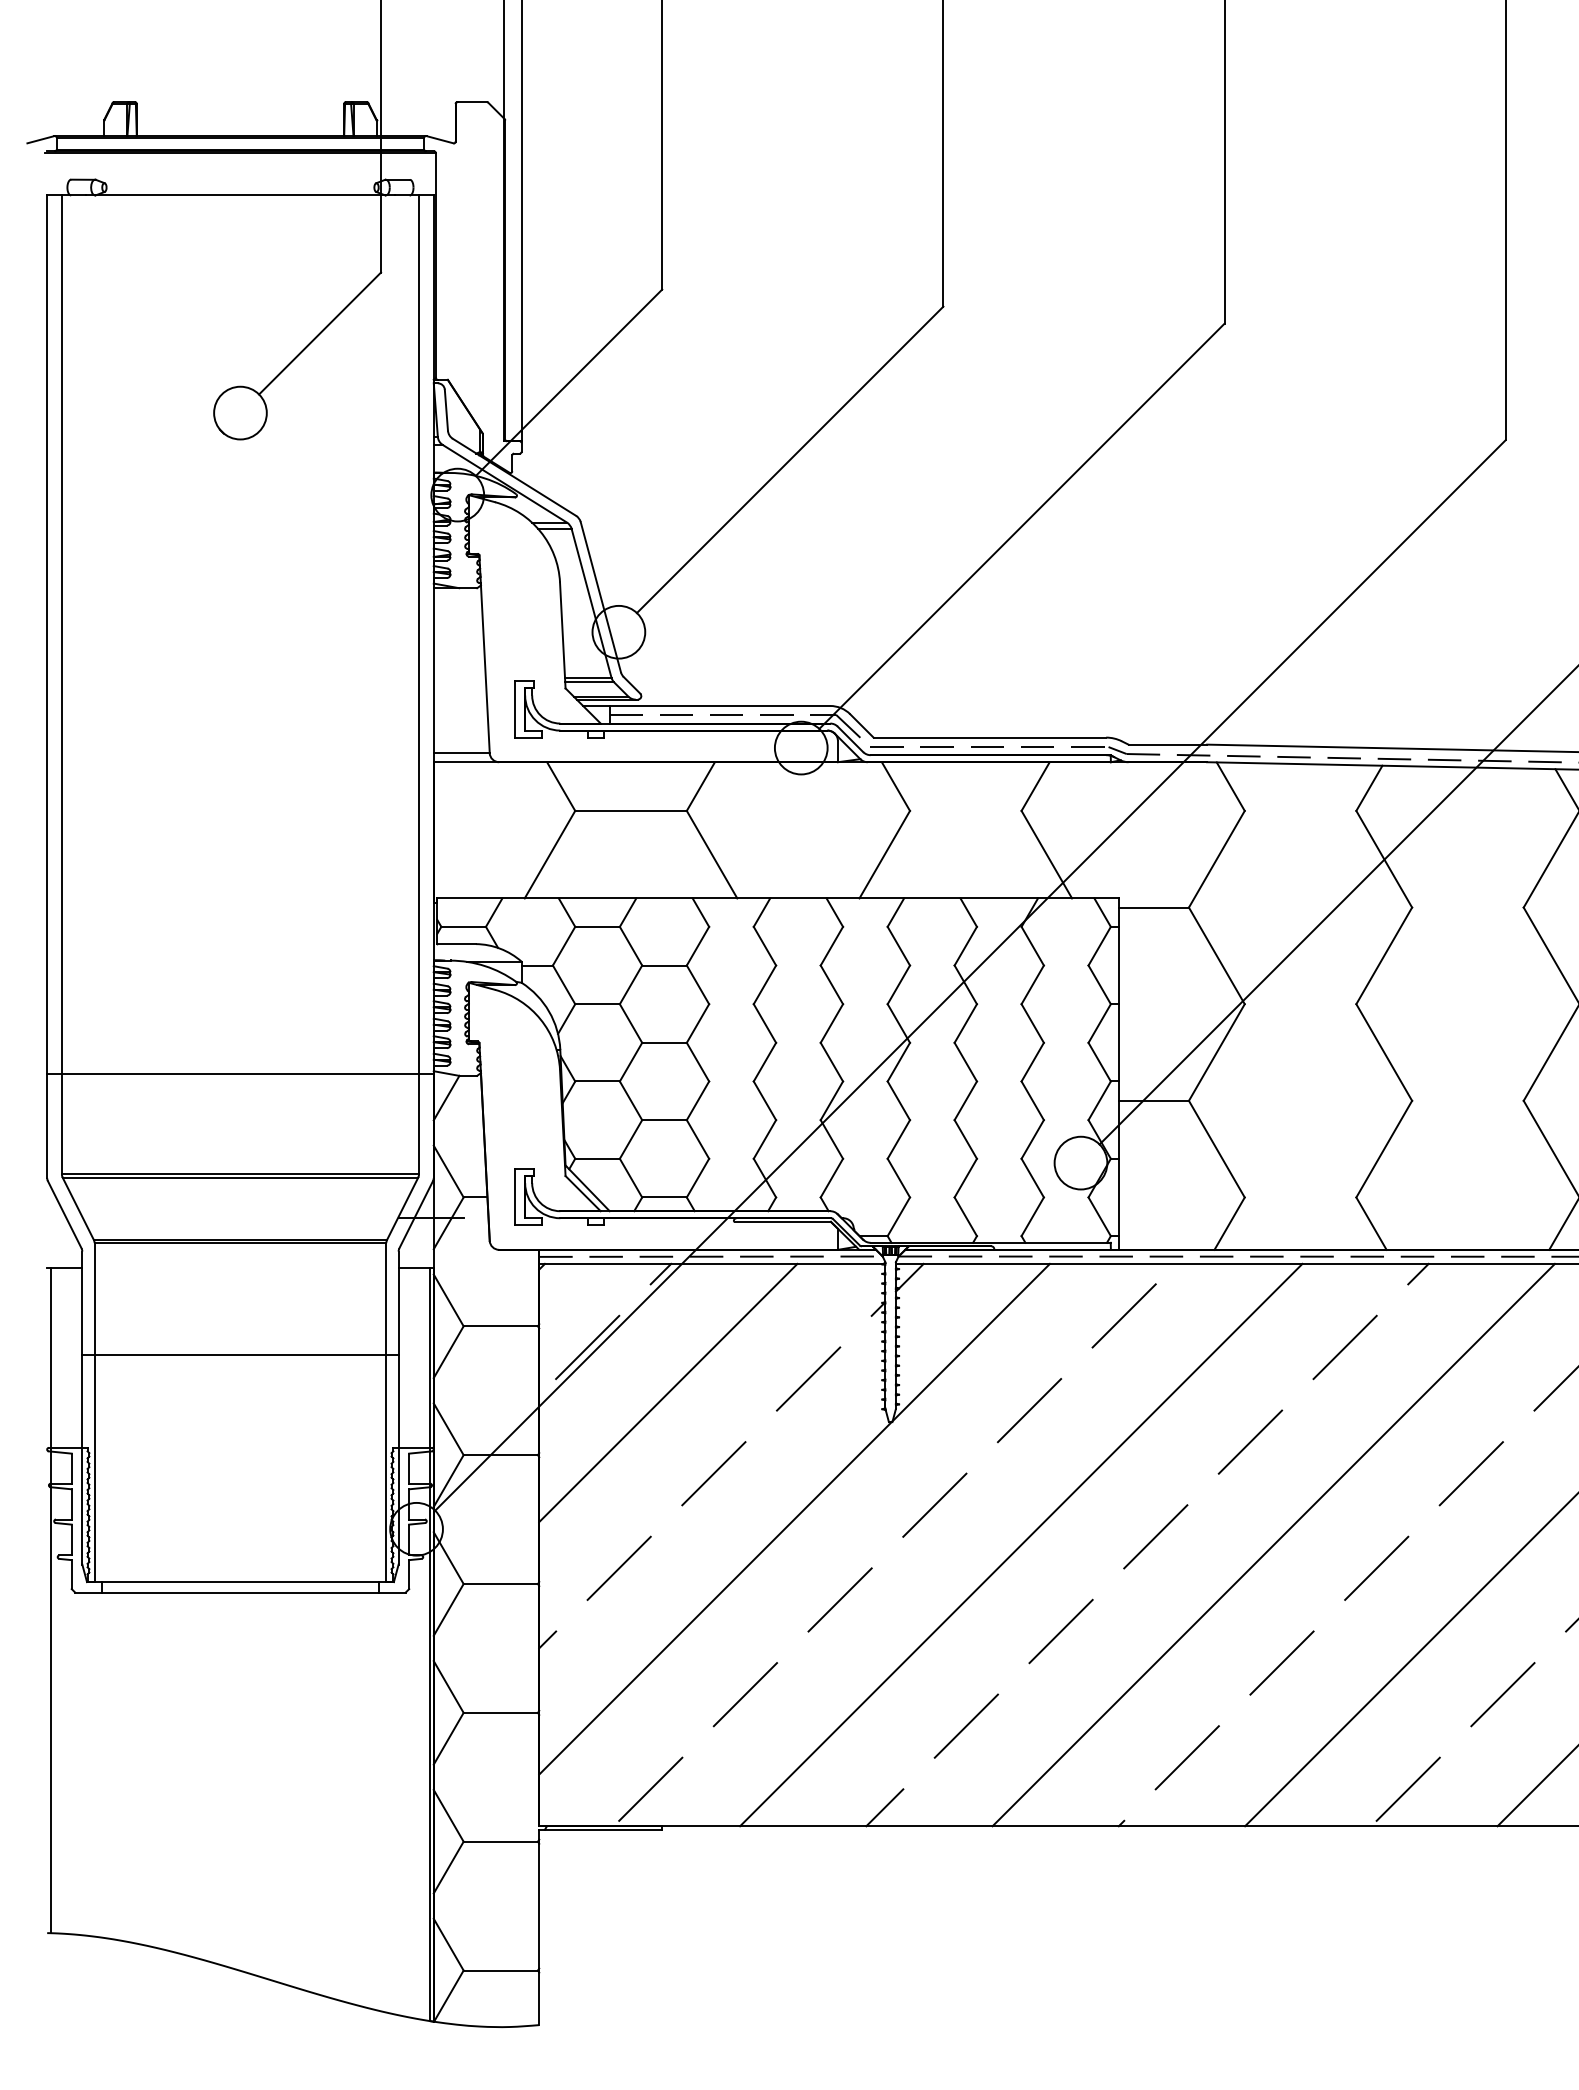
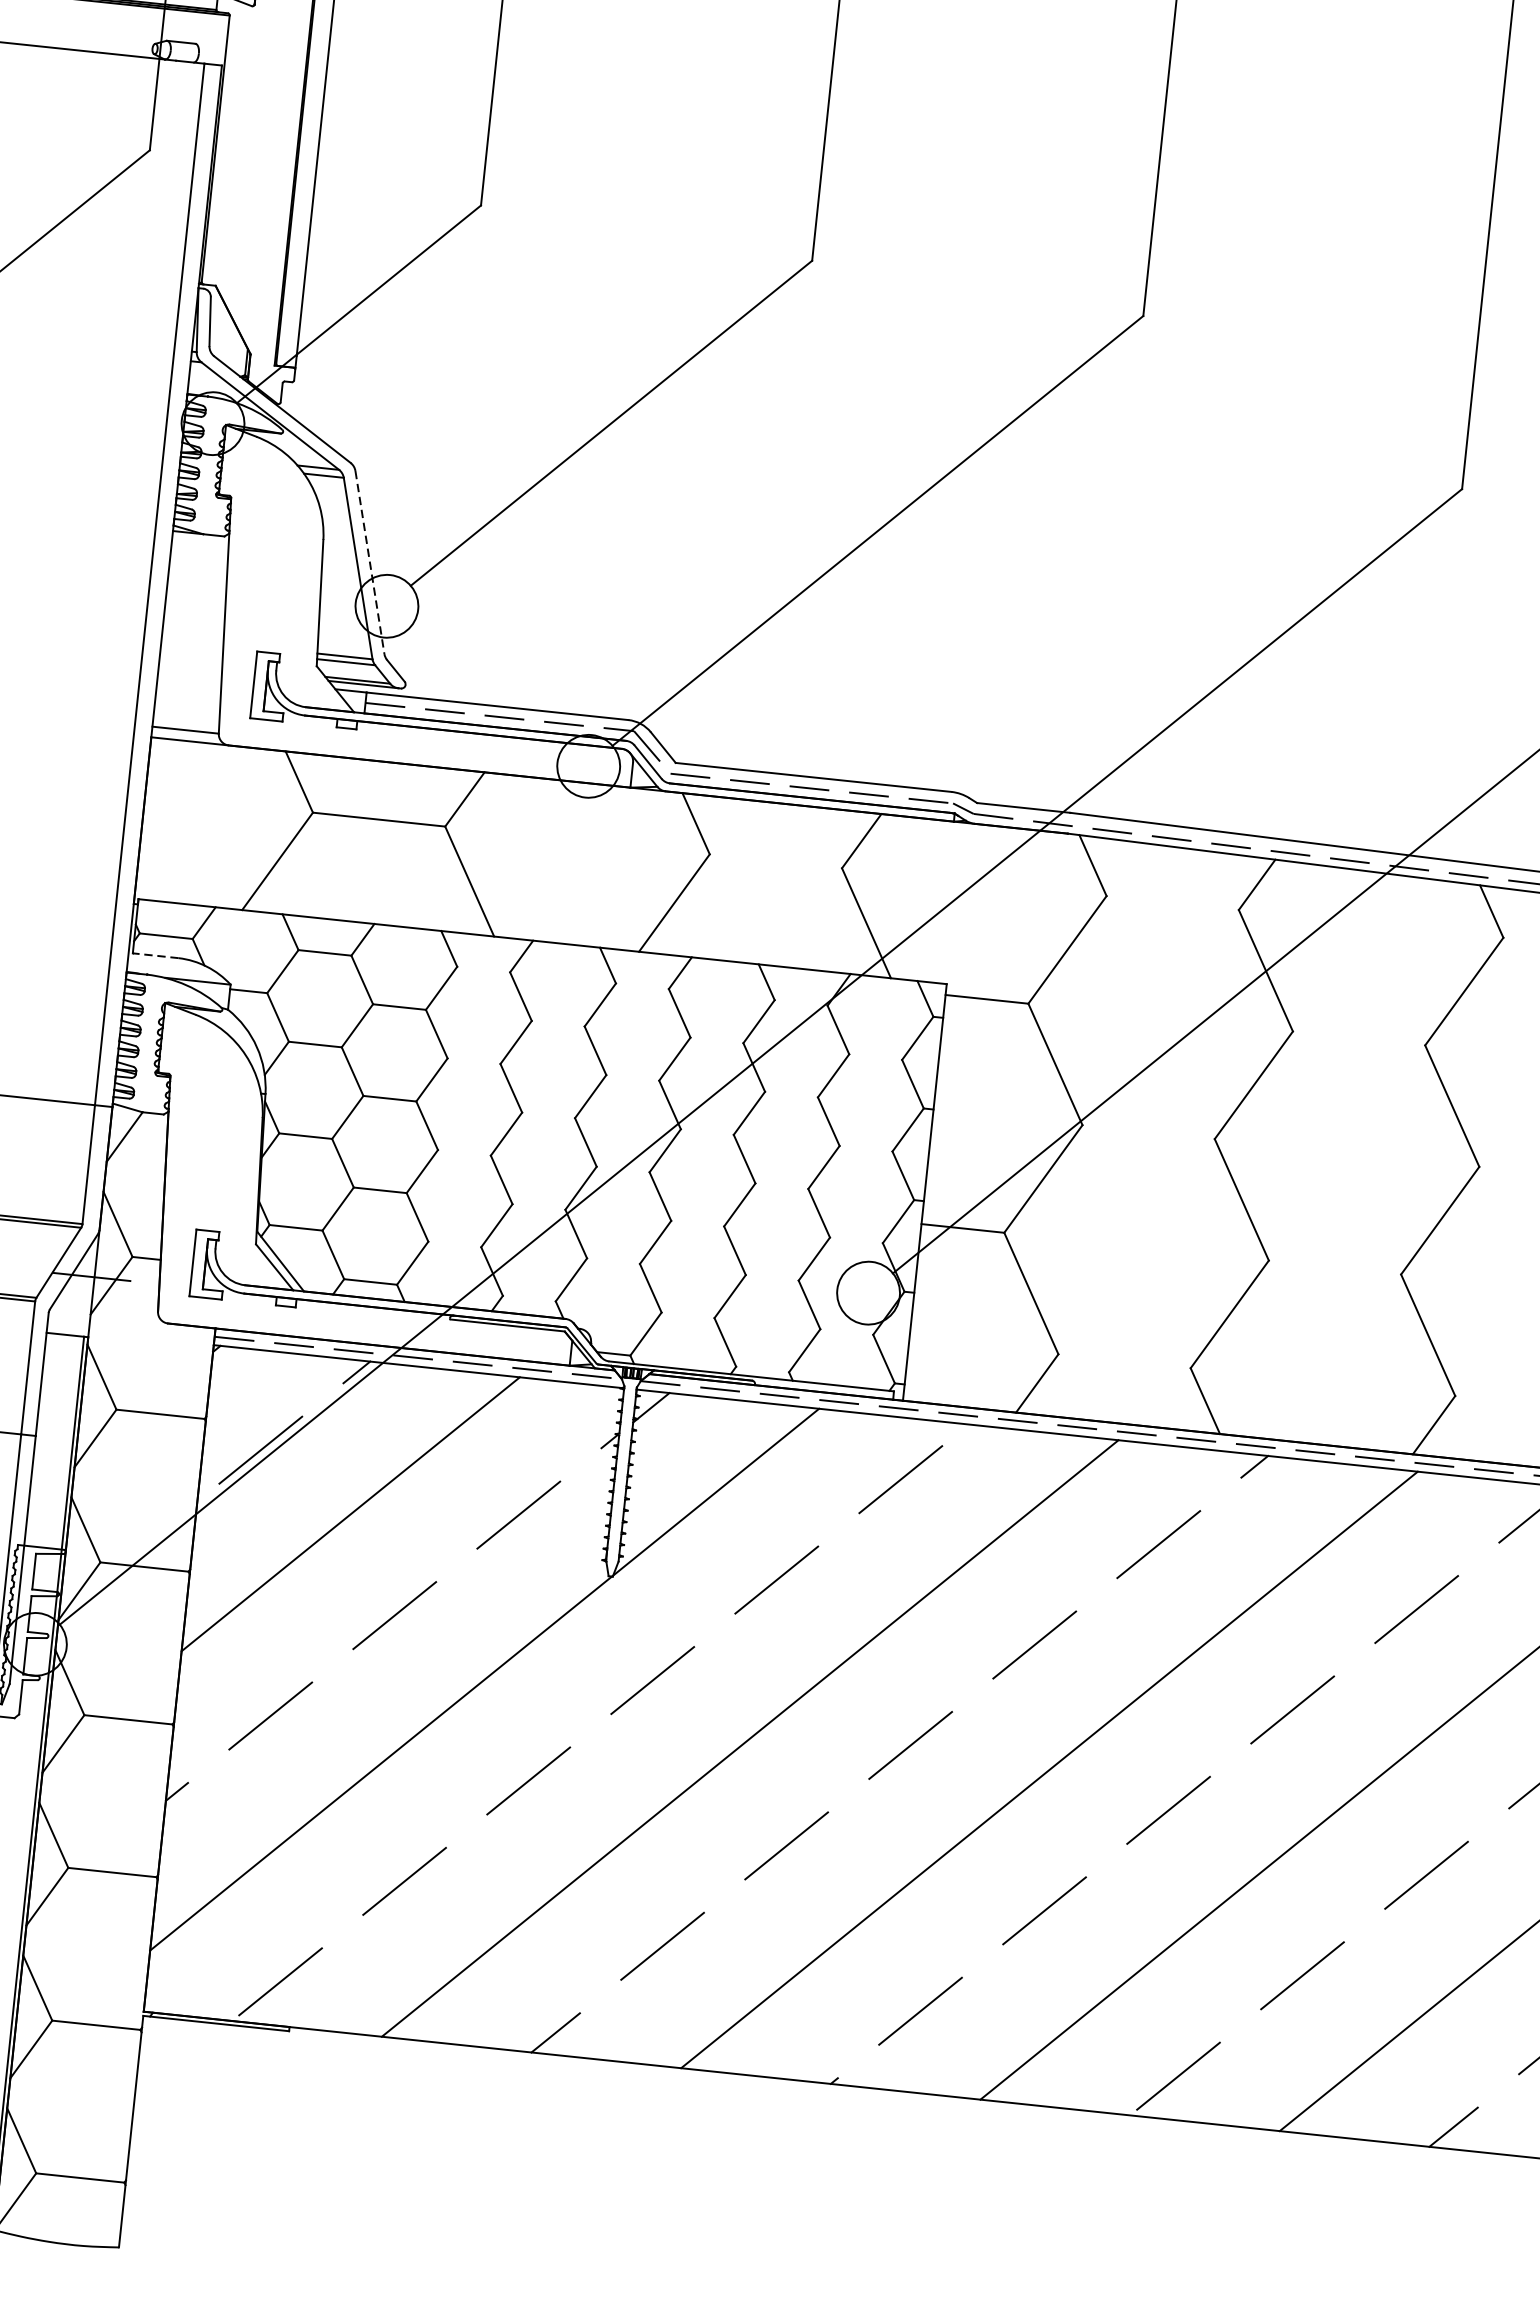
line: (600, 597) -> (369, 562), solid -> dashed
line: (456, 944) -> (155, 956), solid -> dashed

